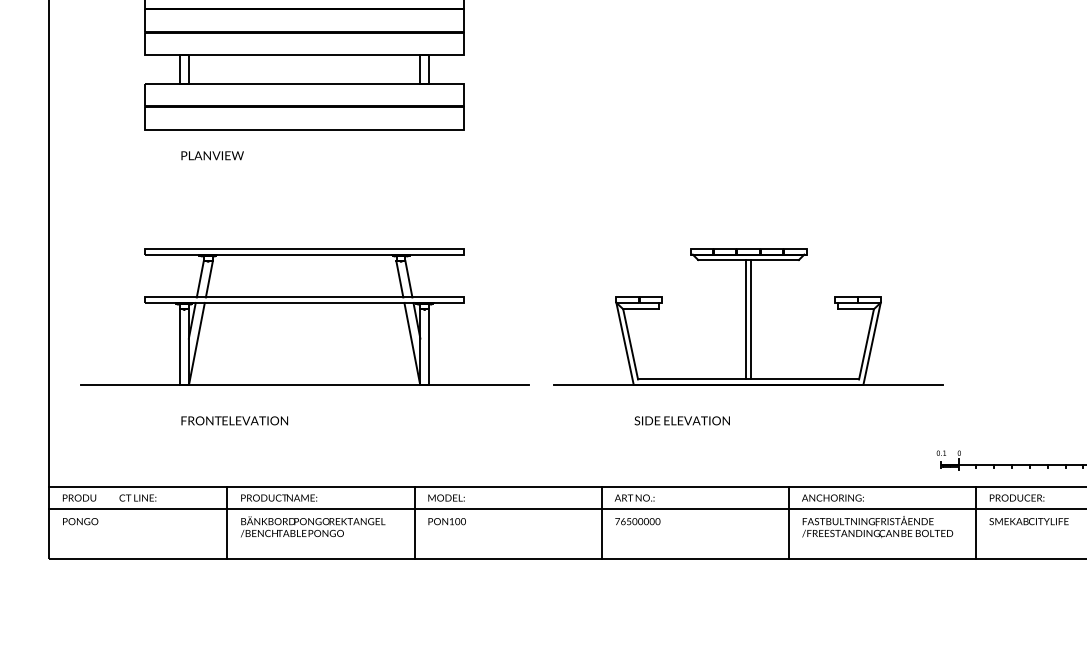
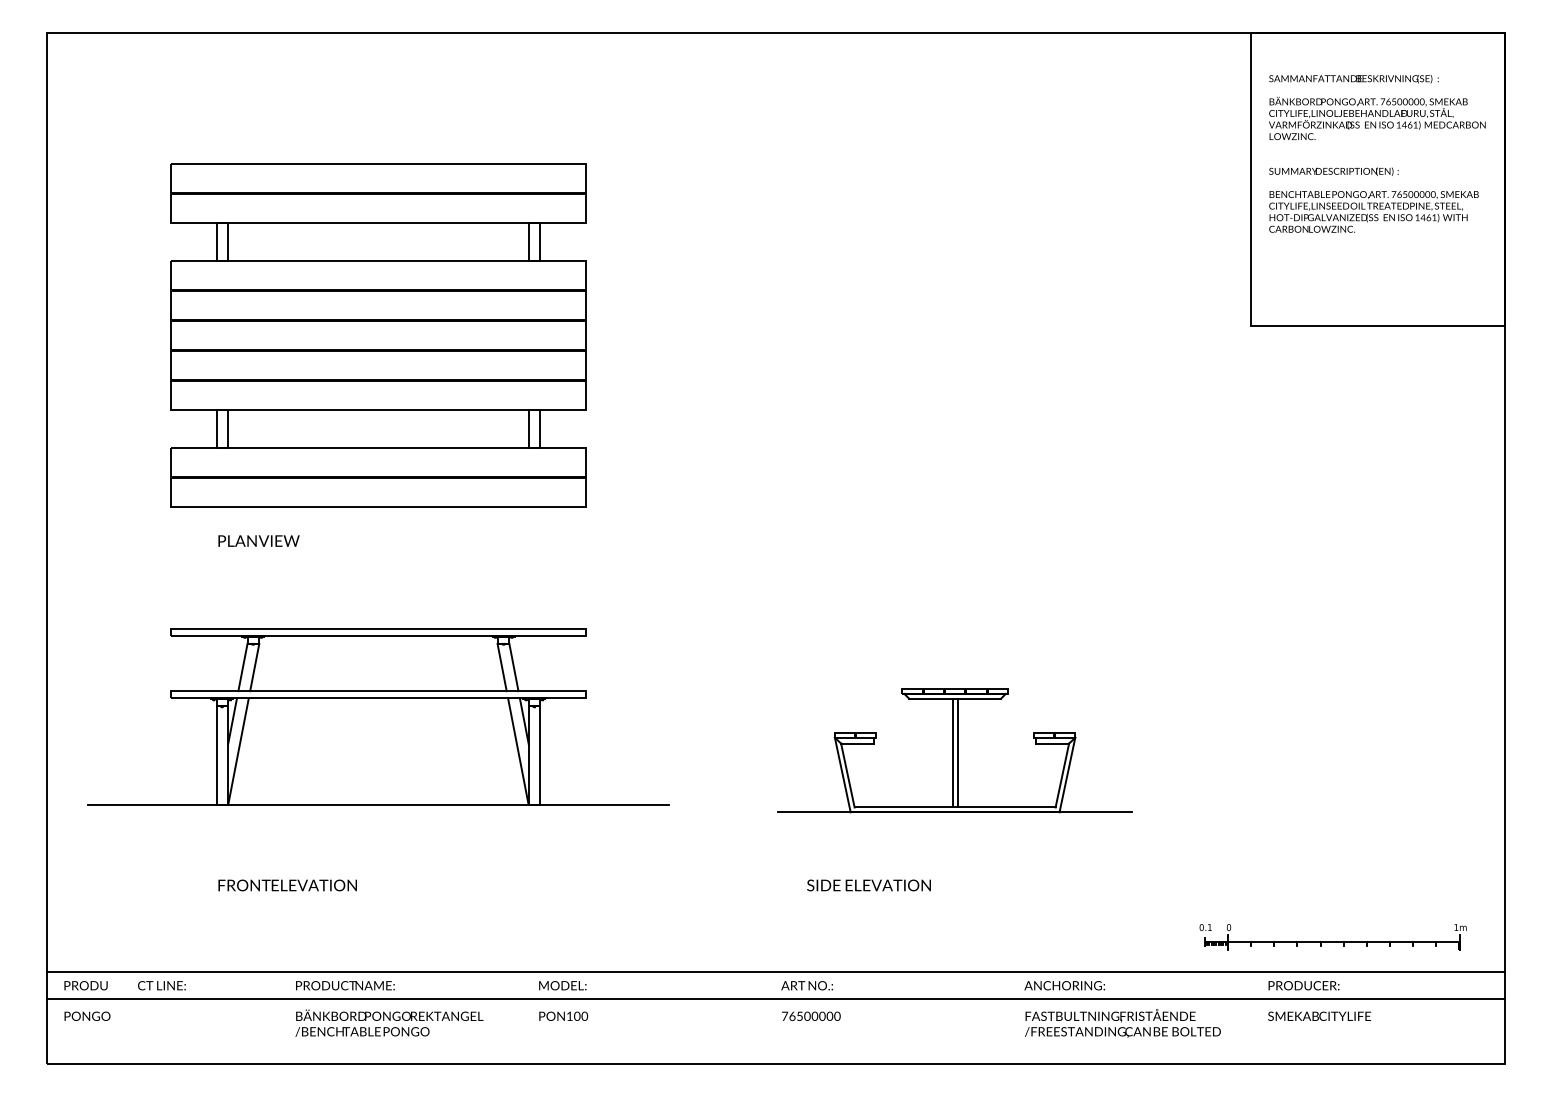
part: (304, 316) -> (378, 716), moved
part: (748, 316) -> (954, 750), size x0.7
line: (227, 522) -> (278, 1017), removed
line: (414, 522) -> (521, 1017), removed
line: (601, 522) -> (764, 1017), removed
line: (788, 522) -> (1007, 1017), removed
line: (975, 522) -> (1250, 1017), removed

